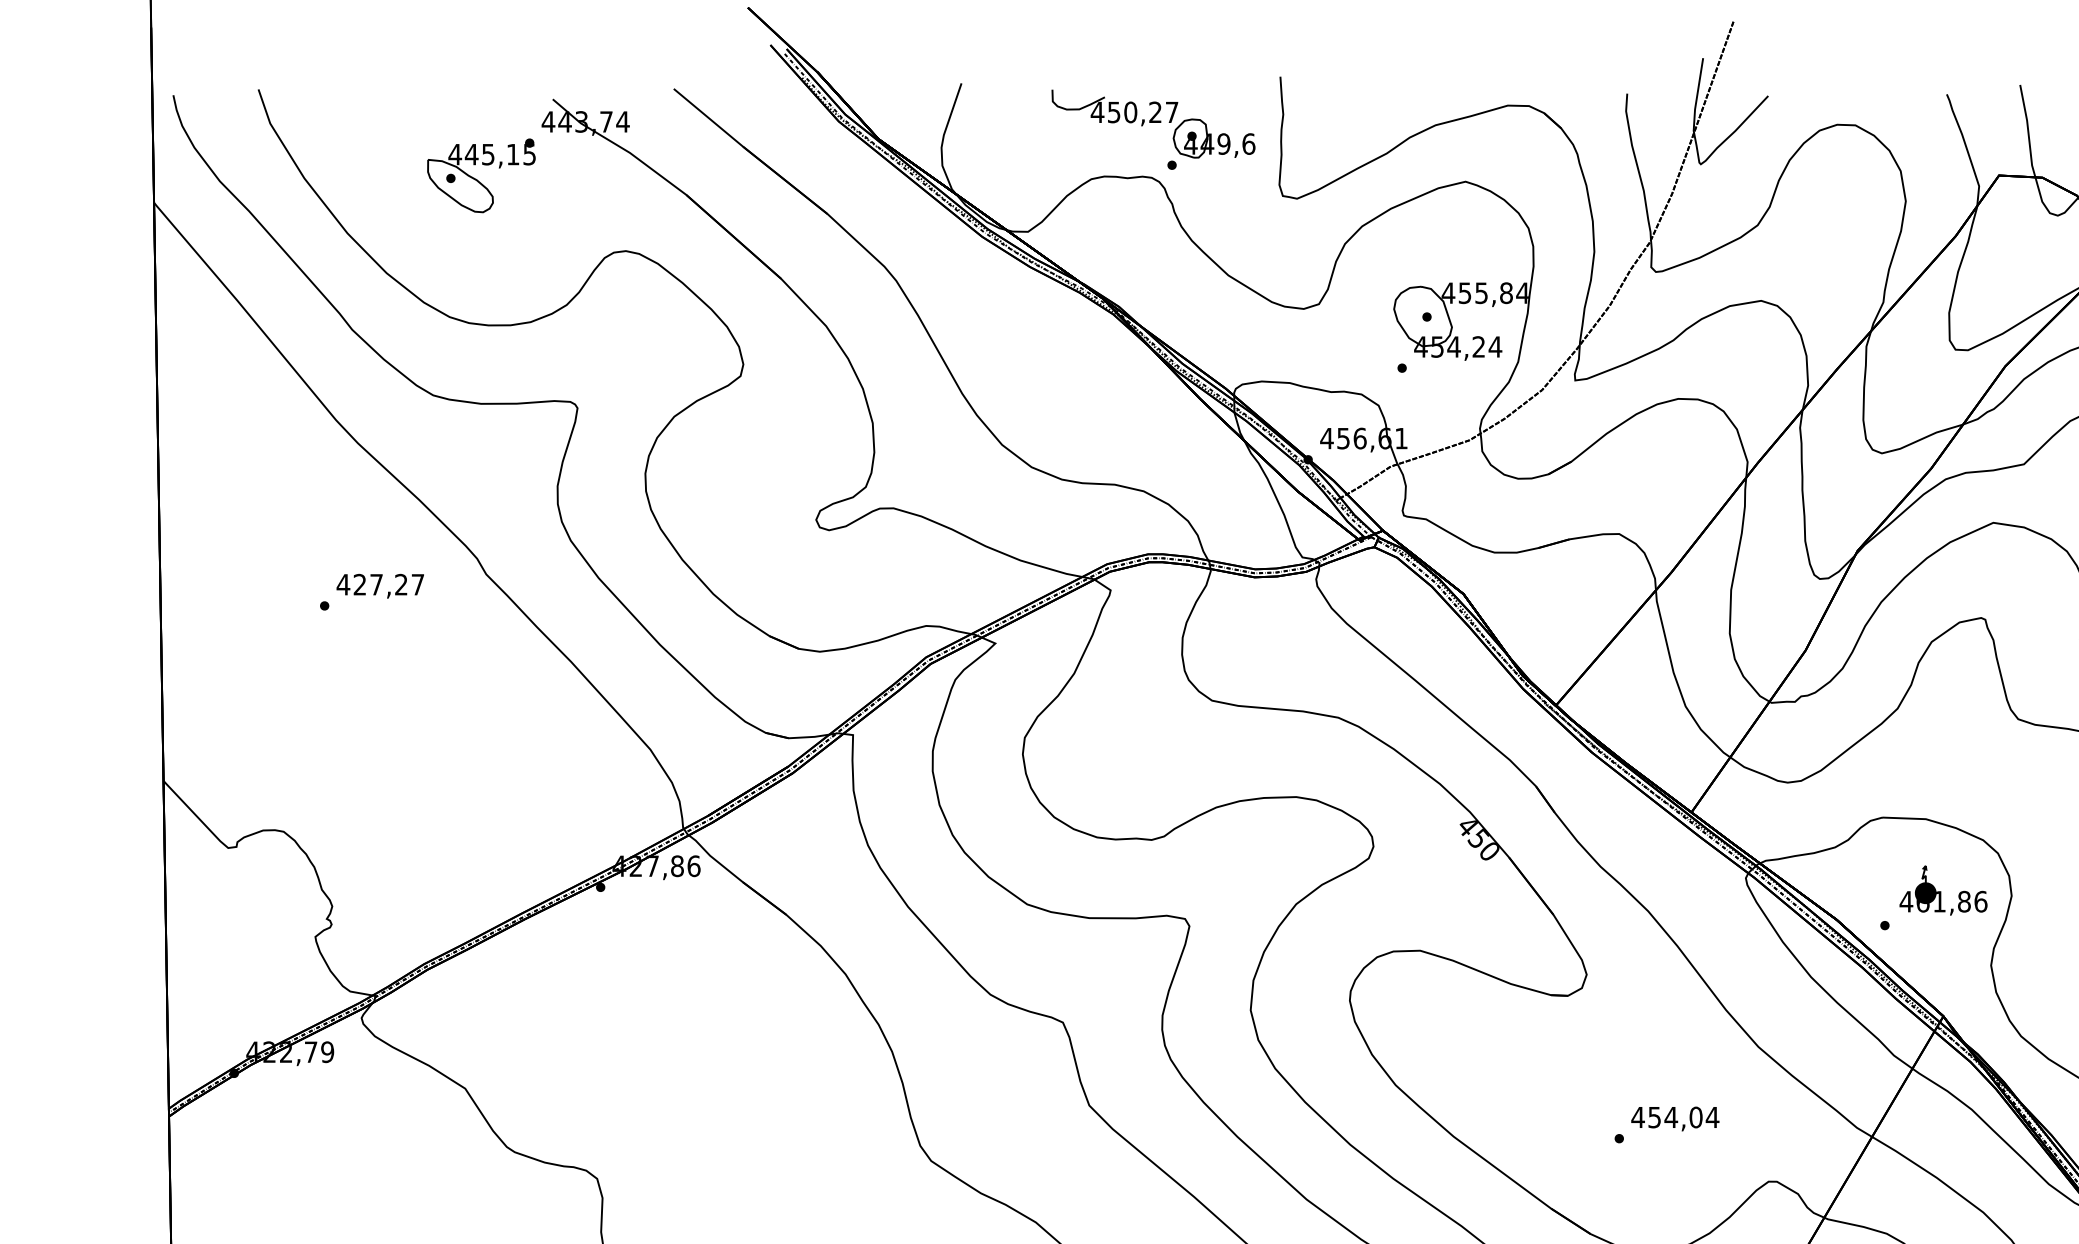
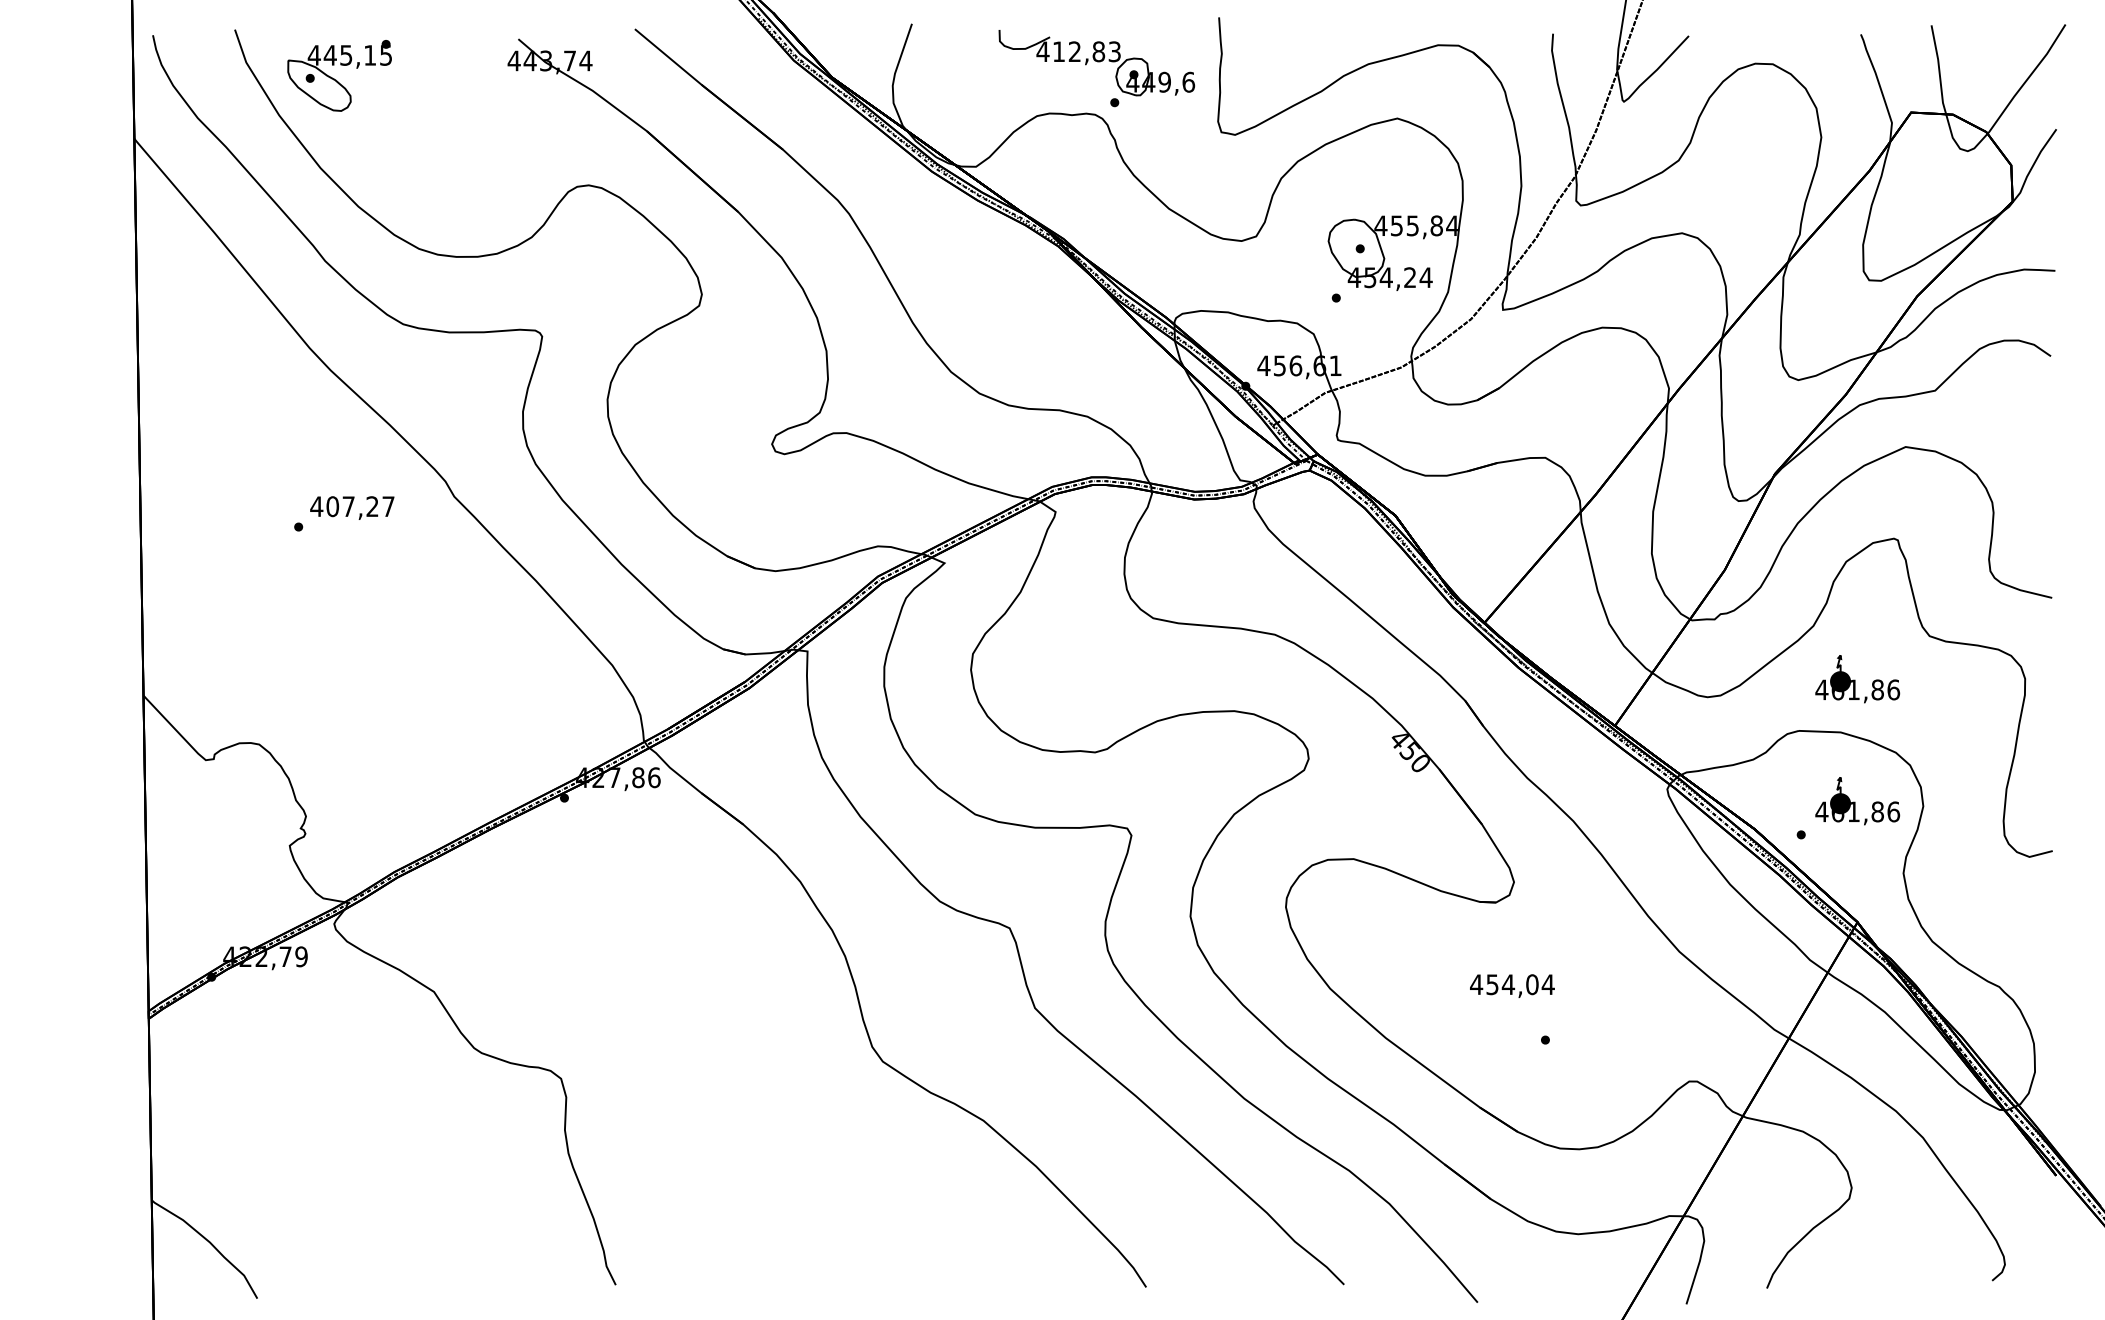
text: (1142, 112) -> (1086, 51), 450,27 -> 412,83
part: (481, 175) -> (339, 75), moved
text: (359, 584) -> (332, 506), 427,27 -> 407,27
part: (1943, 764) -> (1857, 679), added
text: (1675, 1118) -> (1512, 985), moved

